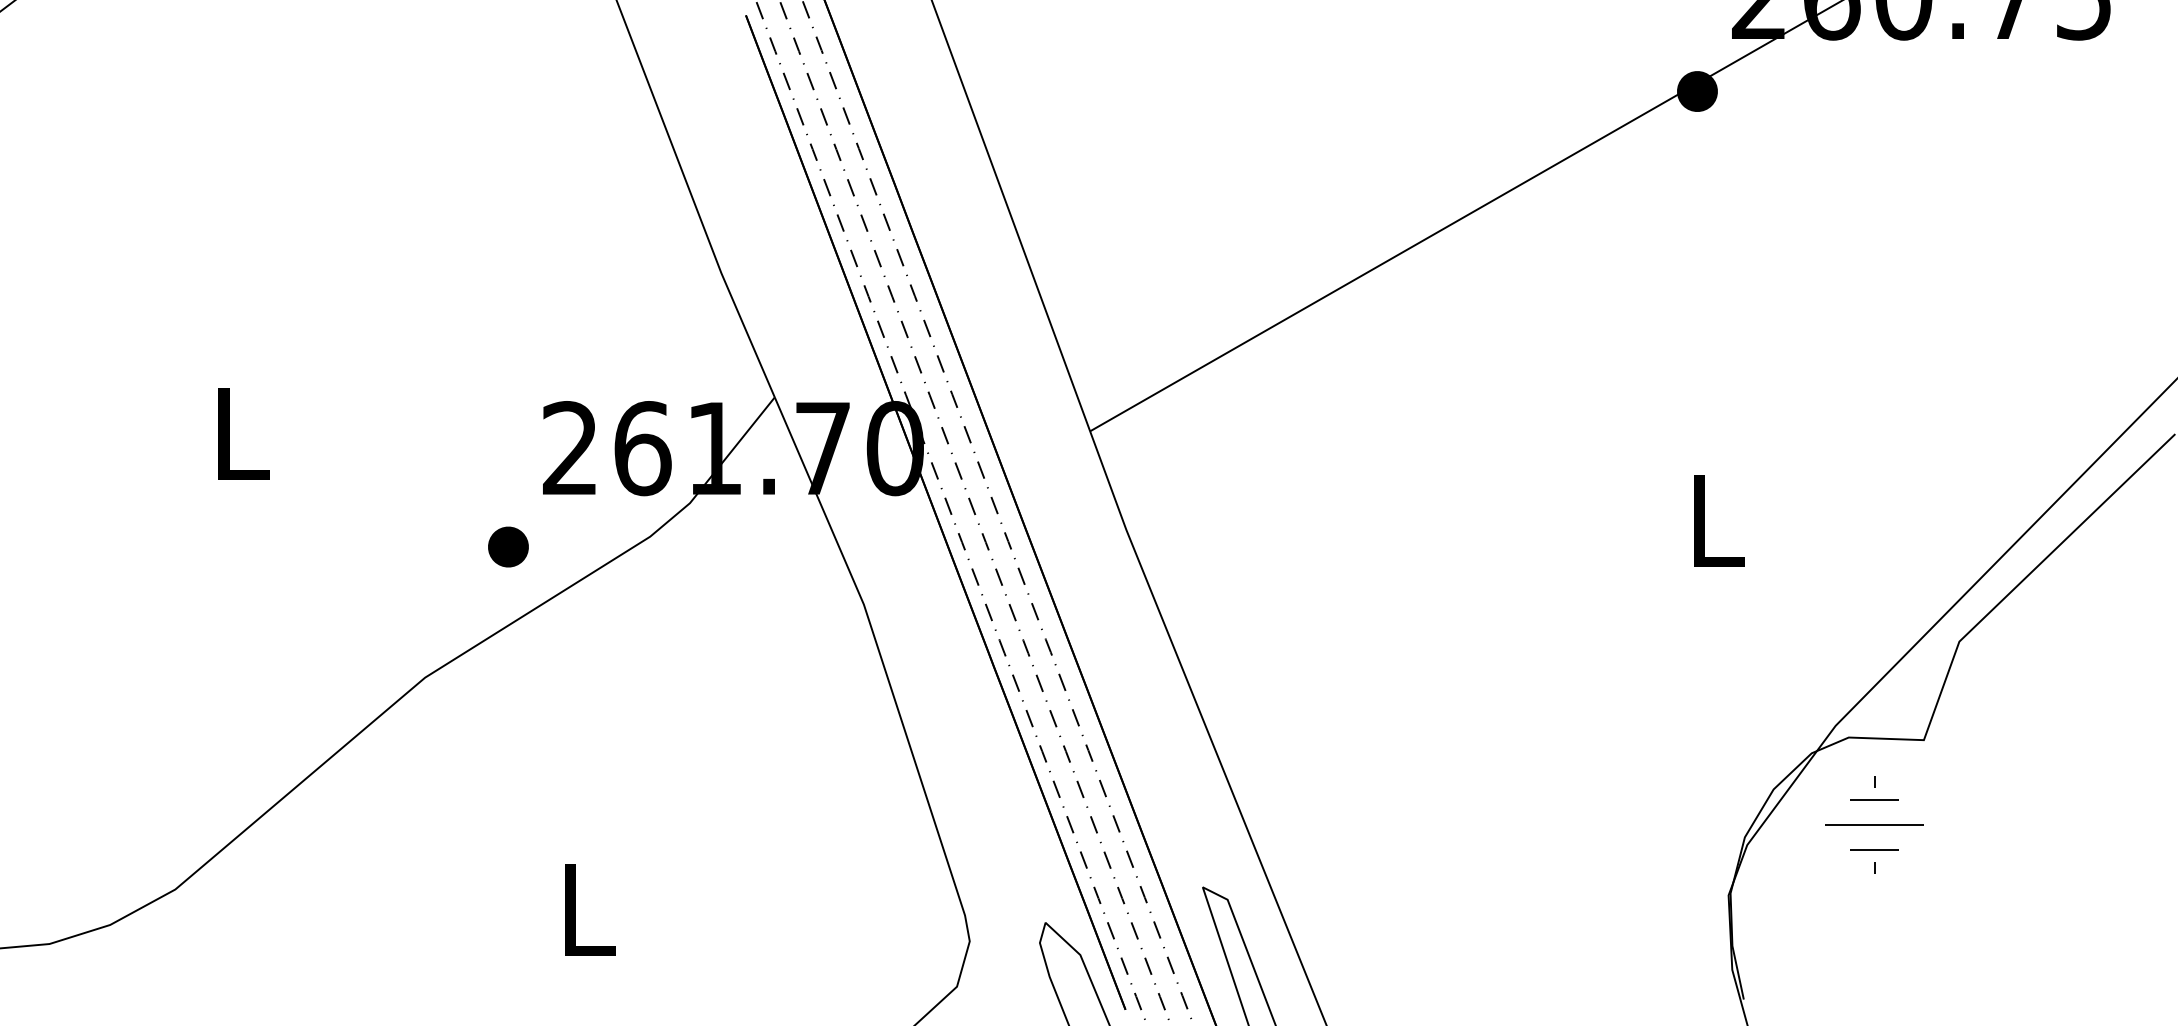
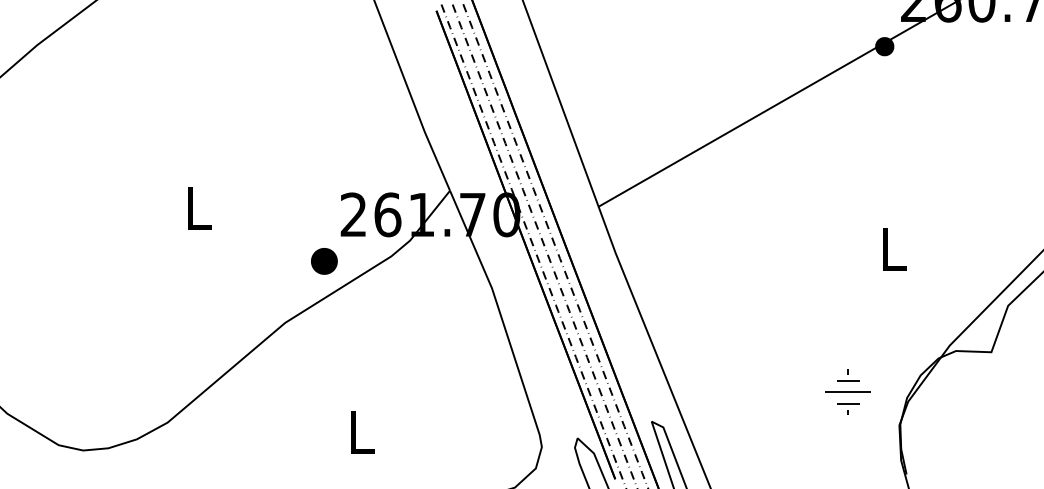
part: (508, 545) -> (324, 260), size x1.4
part: (1873, 823) -> (847, 391), moved

